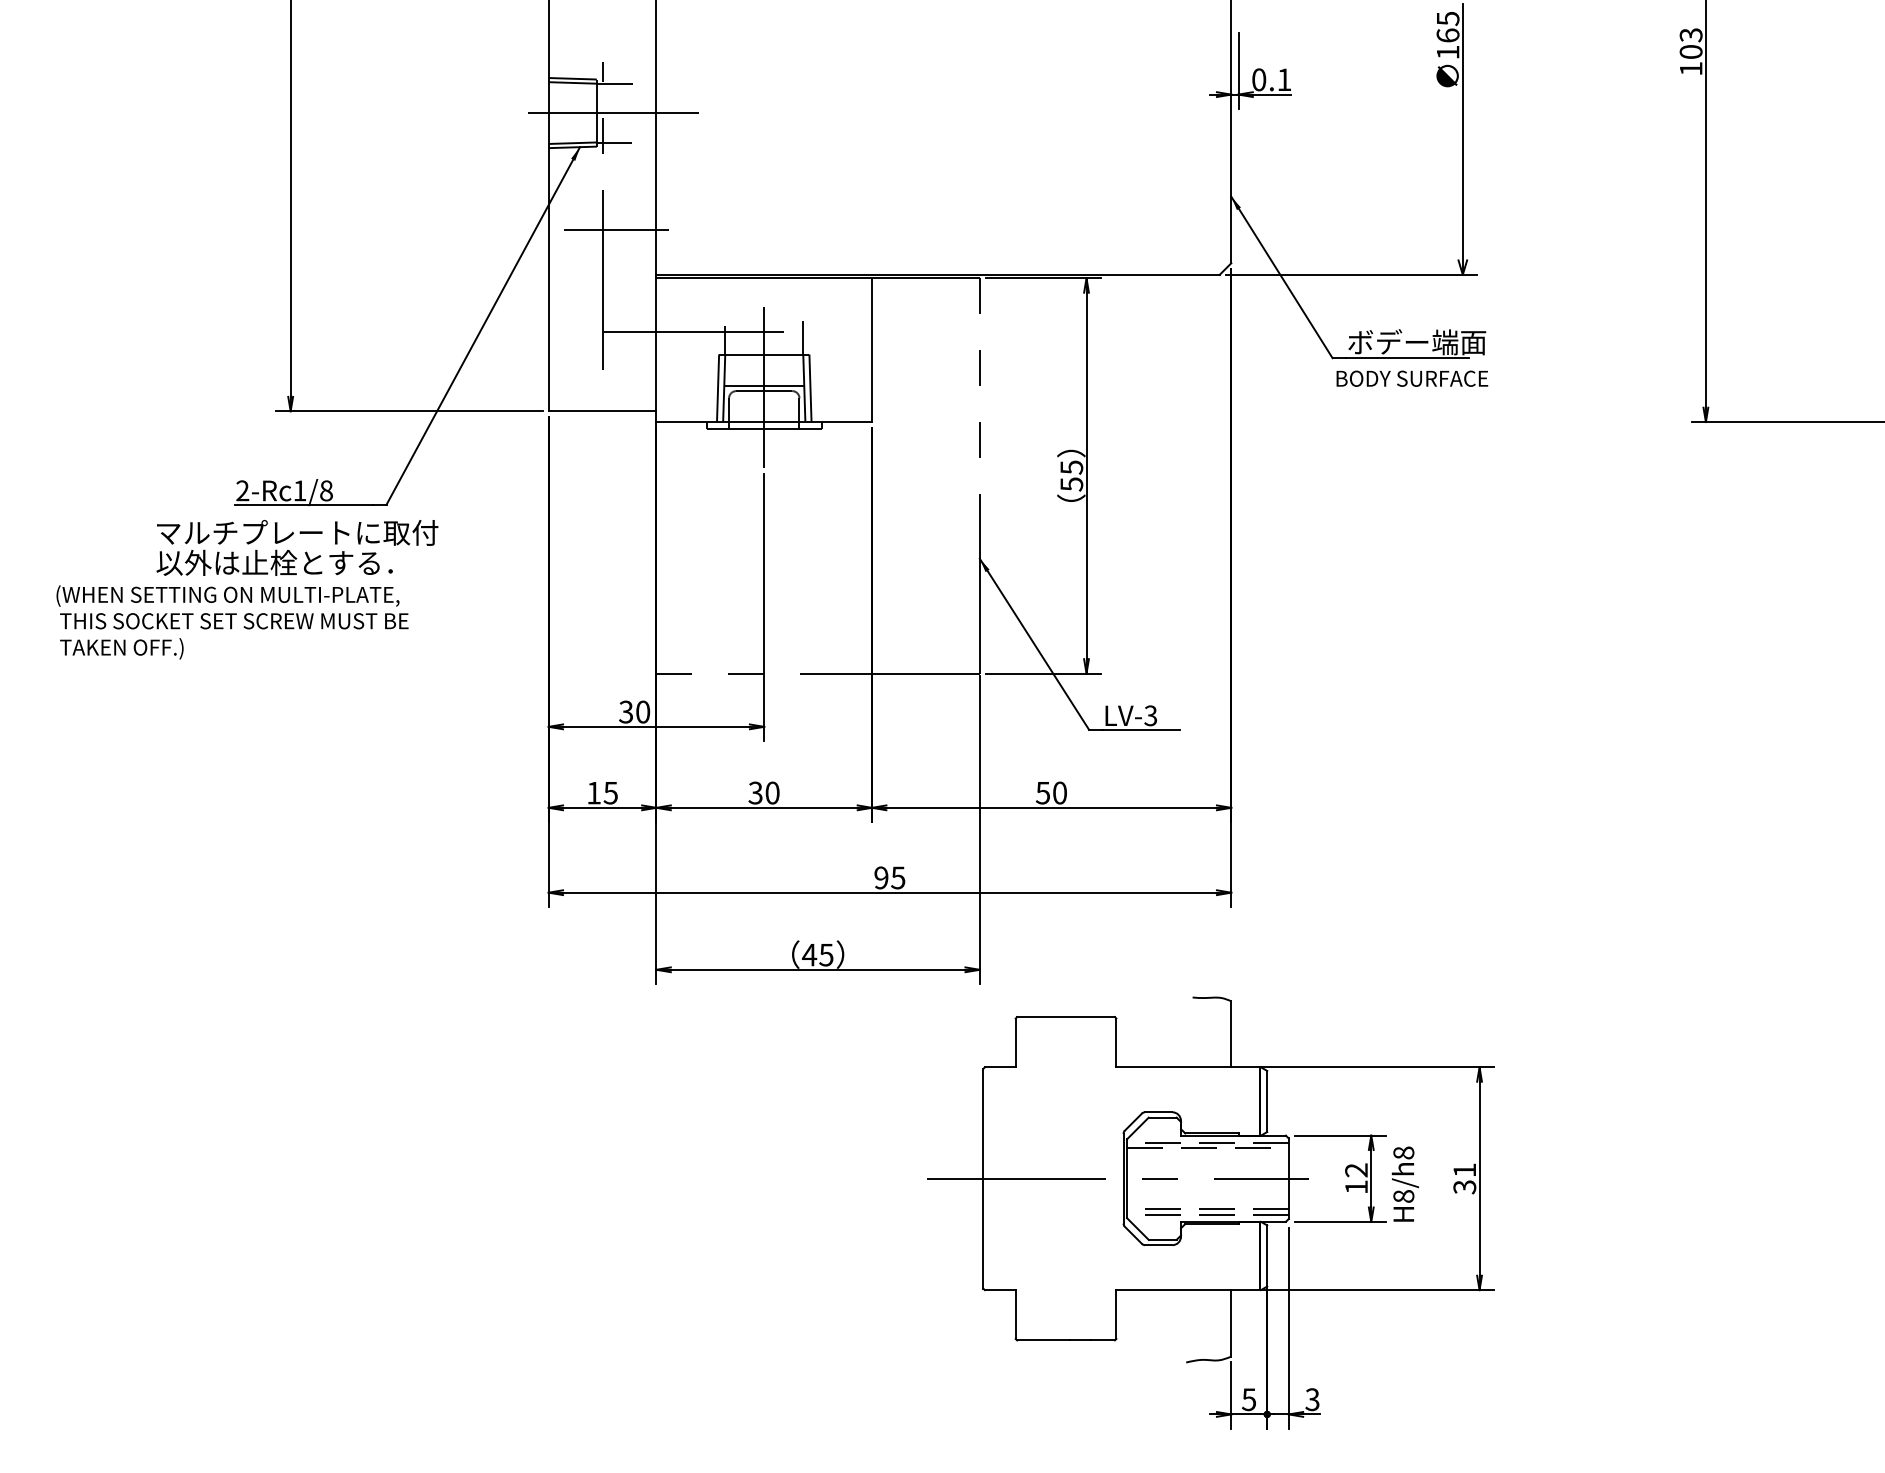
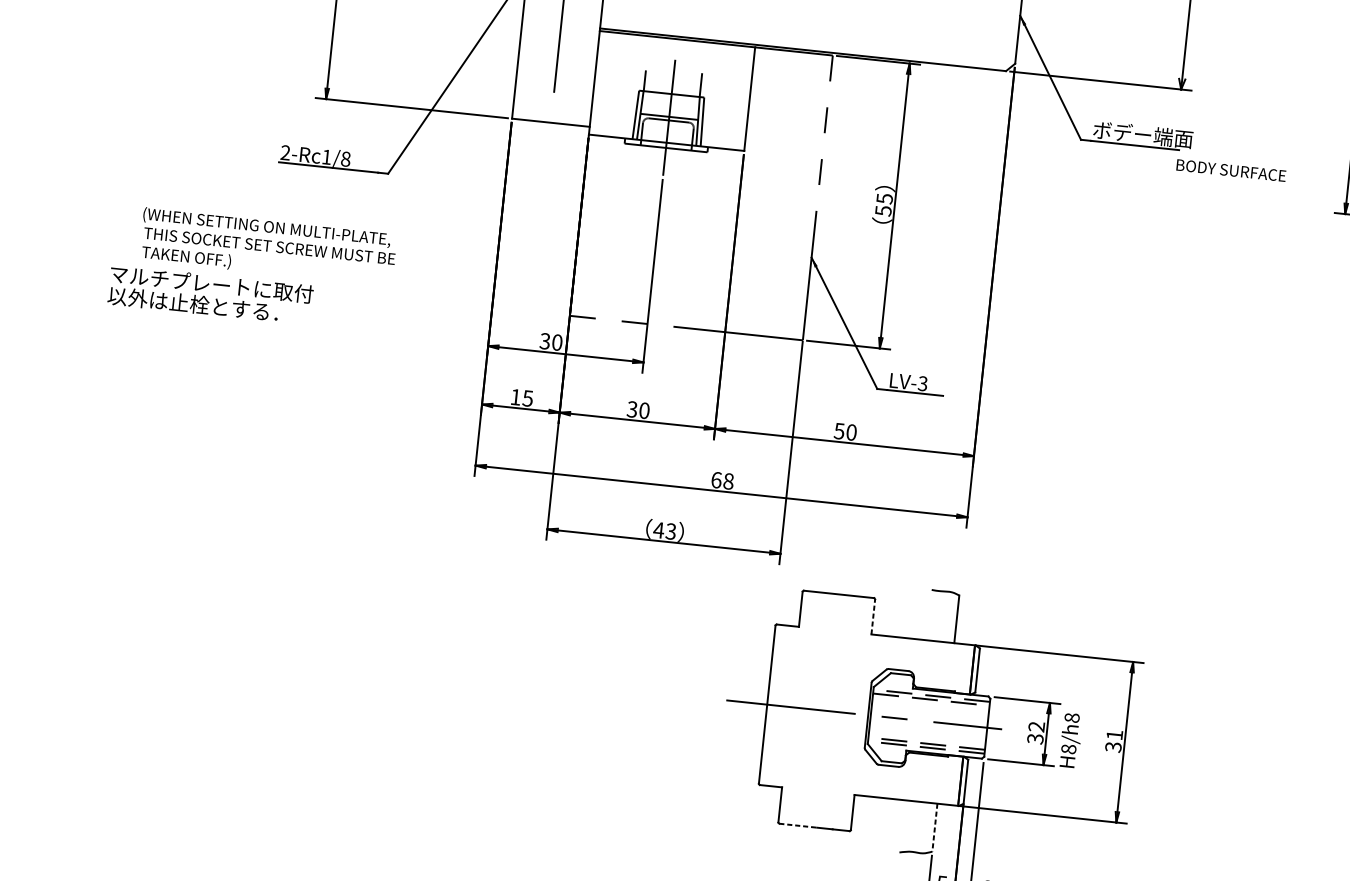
line: (685, 332) -> (616, 72), removed
text: (1412, 378) -> (1231, 170), moved
text: (297, 547) -> (210, 294), moved
text: (889, 877) -> (722, 480), 95 -> 68
text: (826, 954) -> (671, 531), 45 -> 43
line: (1116, 1042) -> (873, 616), solid -> dashed
text: (1356, 1187) -> (1035, 739), 12 -> 32
line: (1231, 1323) -> (935, 827), solid -> dashed
line: (1043, 1340) -> (798, 825), solid -> dashed

